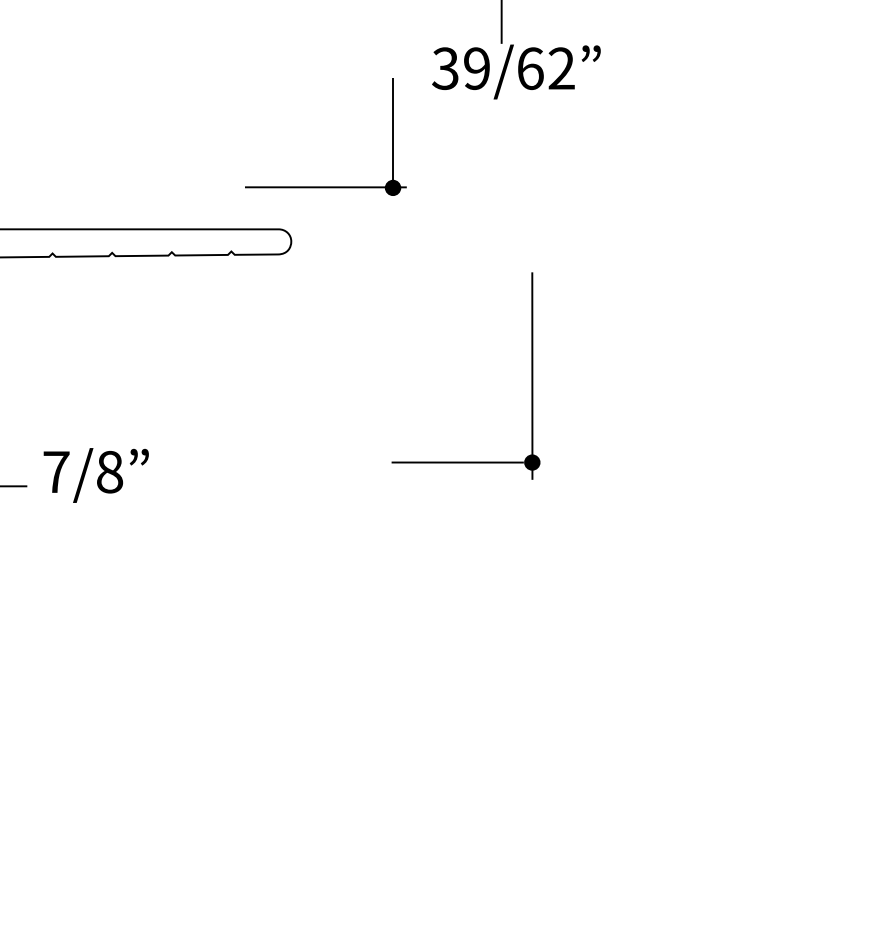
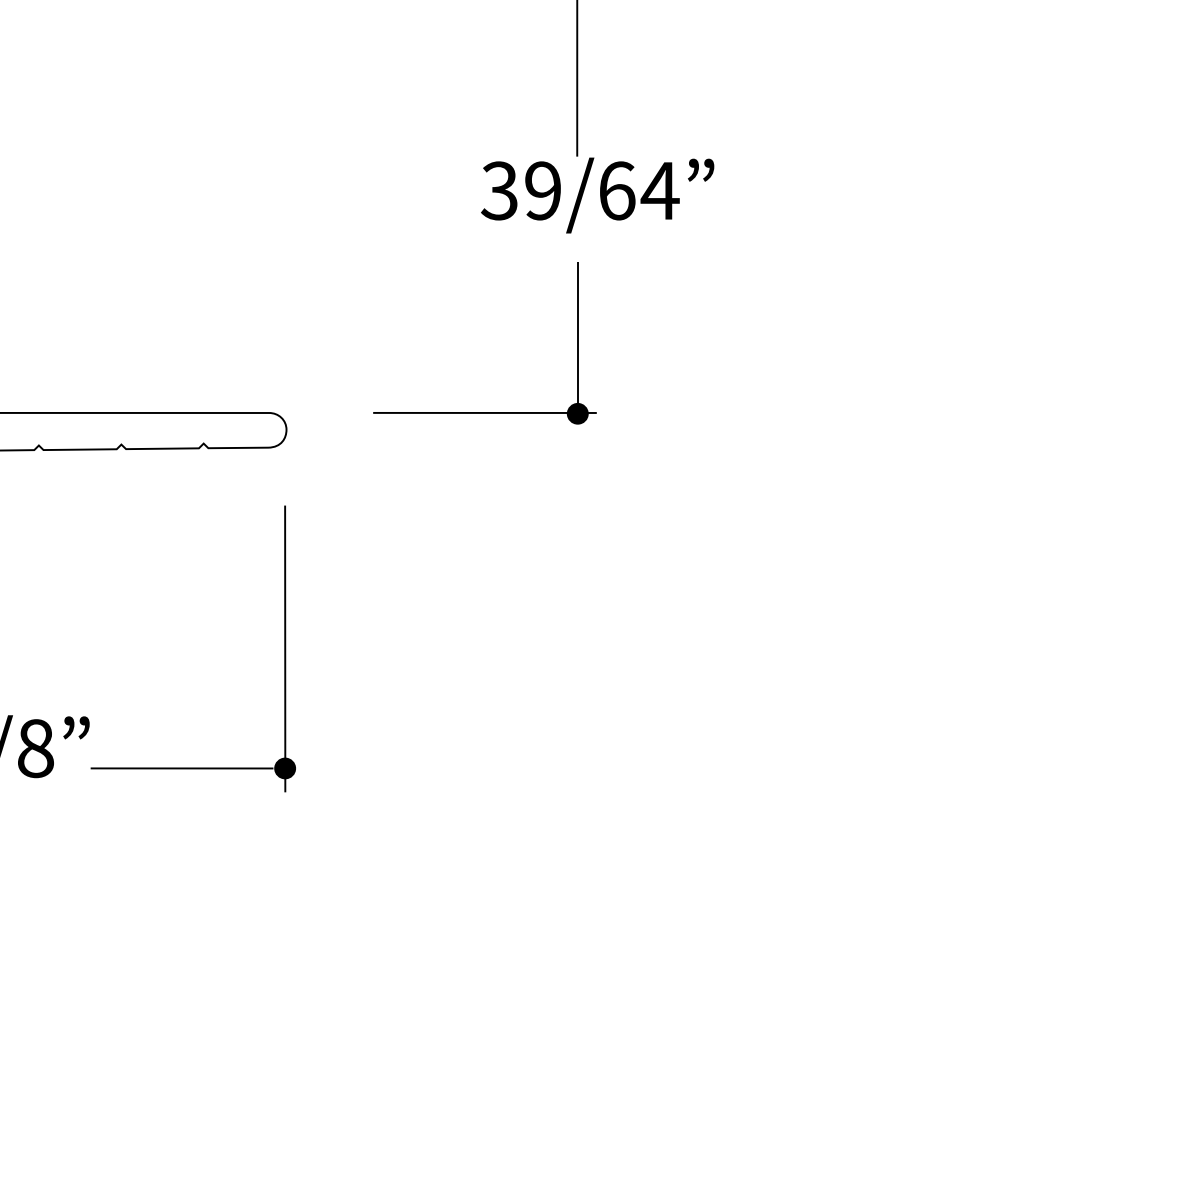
text: (561, 68) -> (659, 190), 39/62 -> 39/64
part: (325, 186) -> (484, 411), moved
part: (531, 375) -> (284, 648), moved

